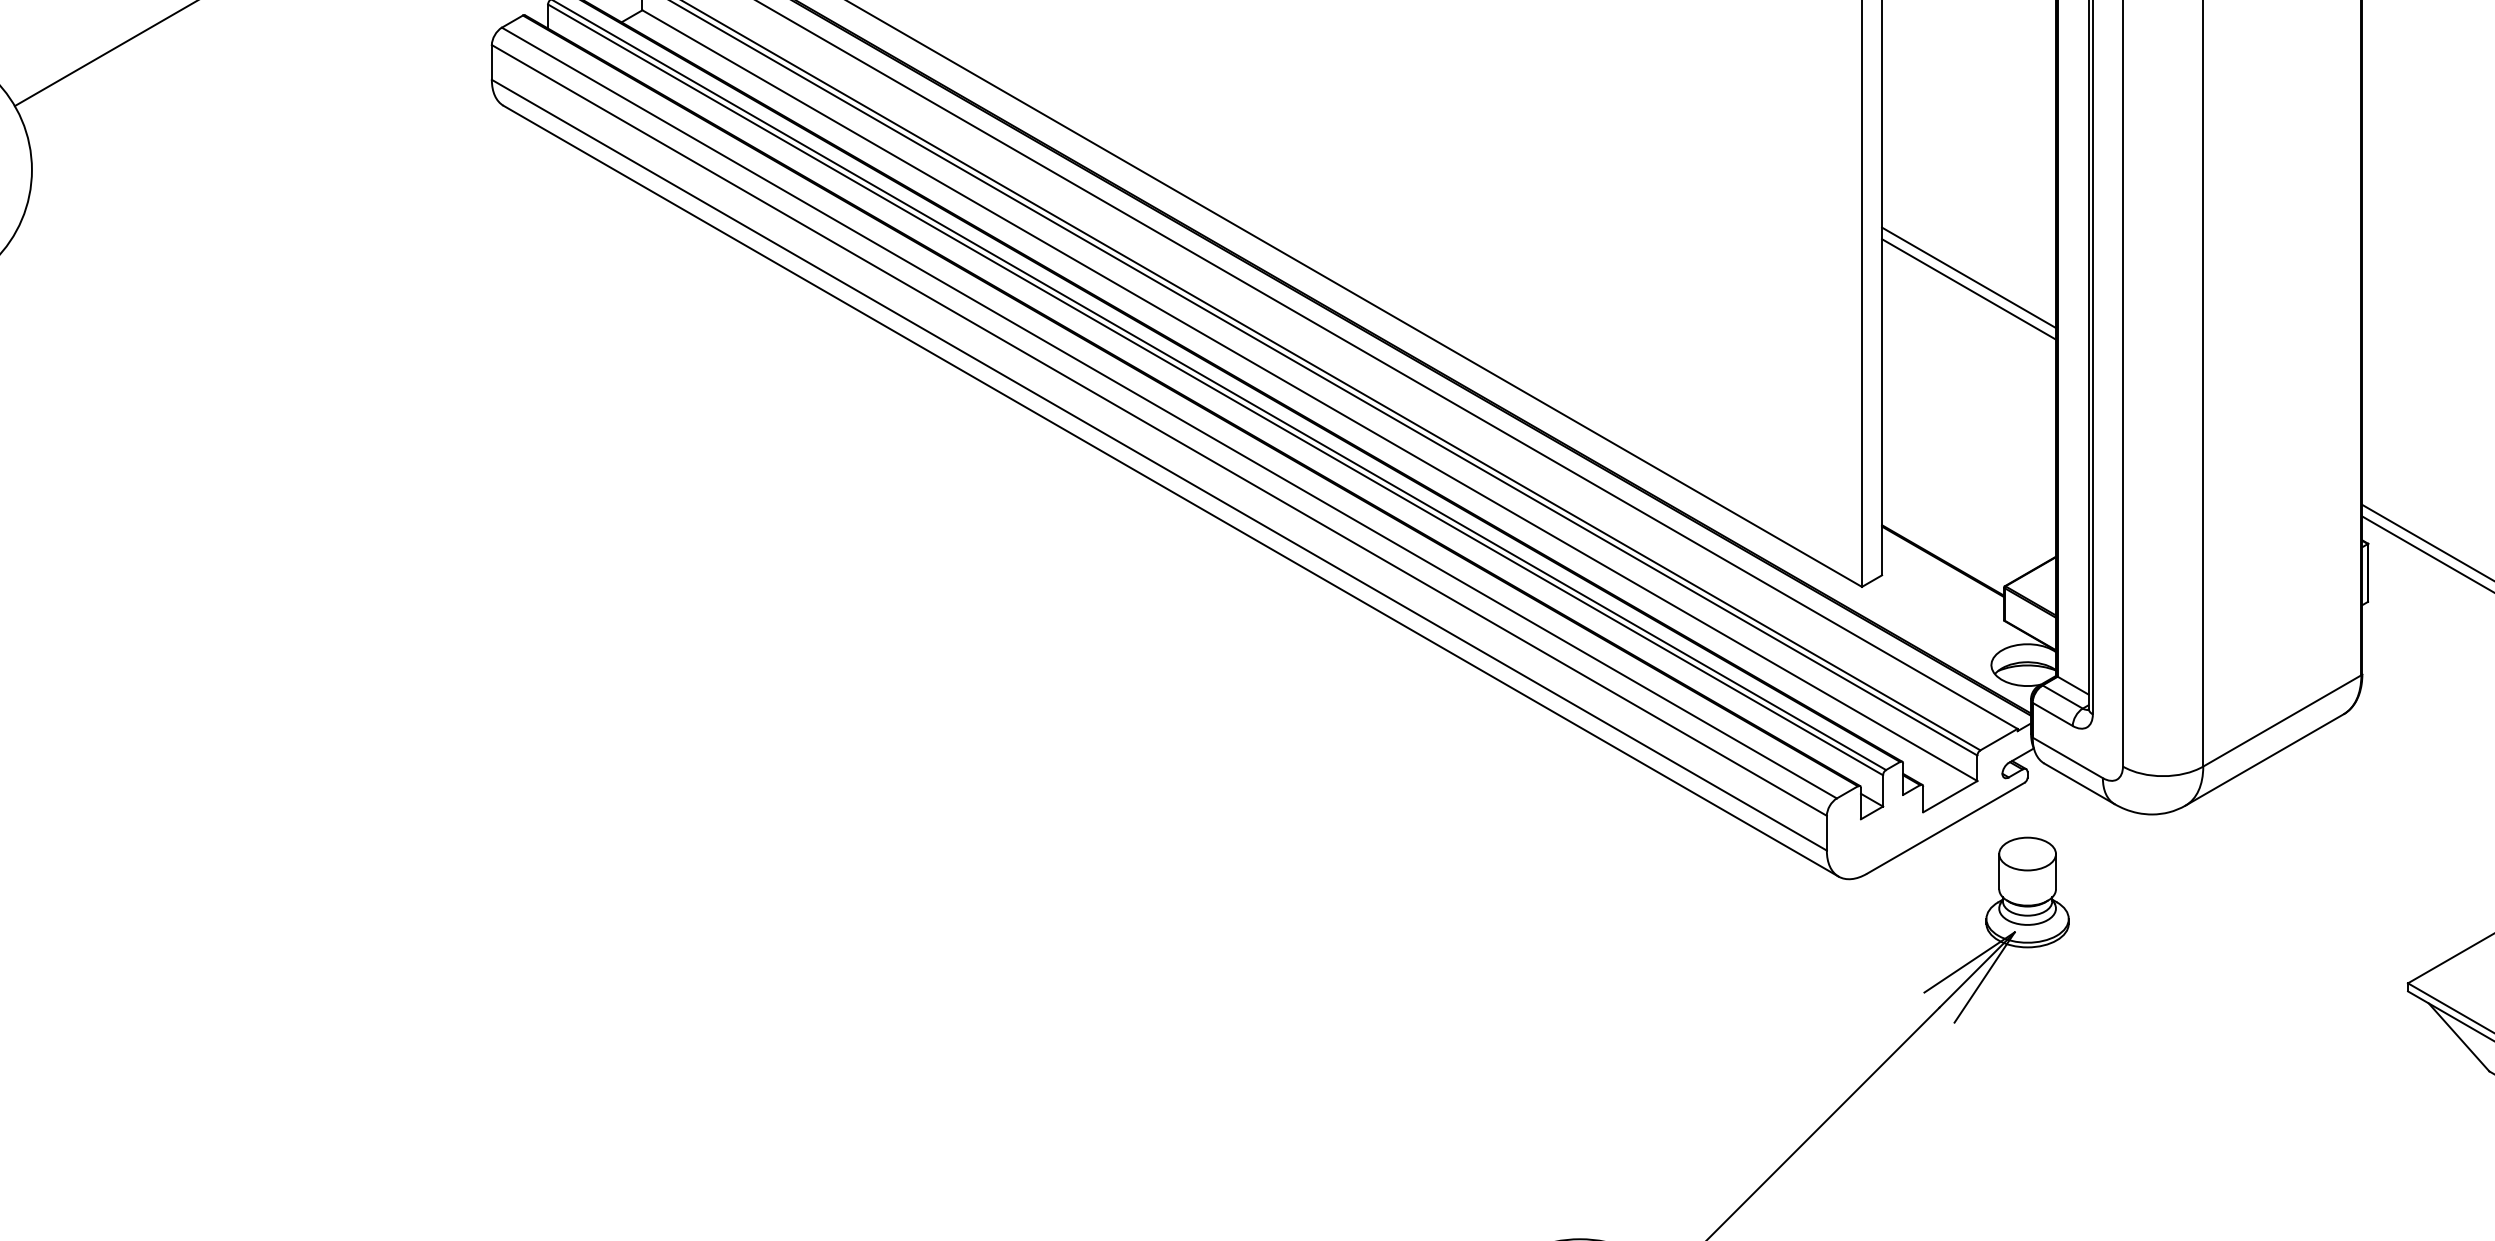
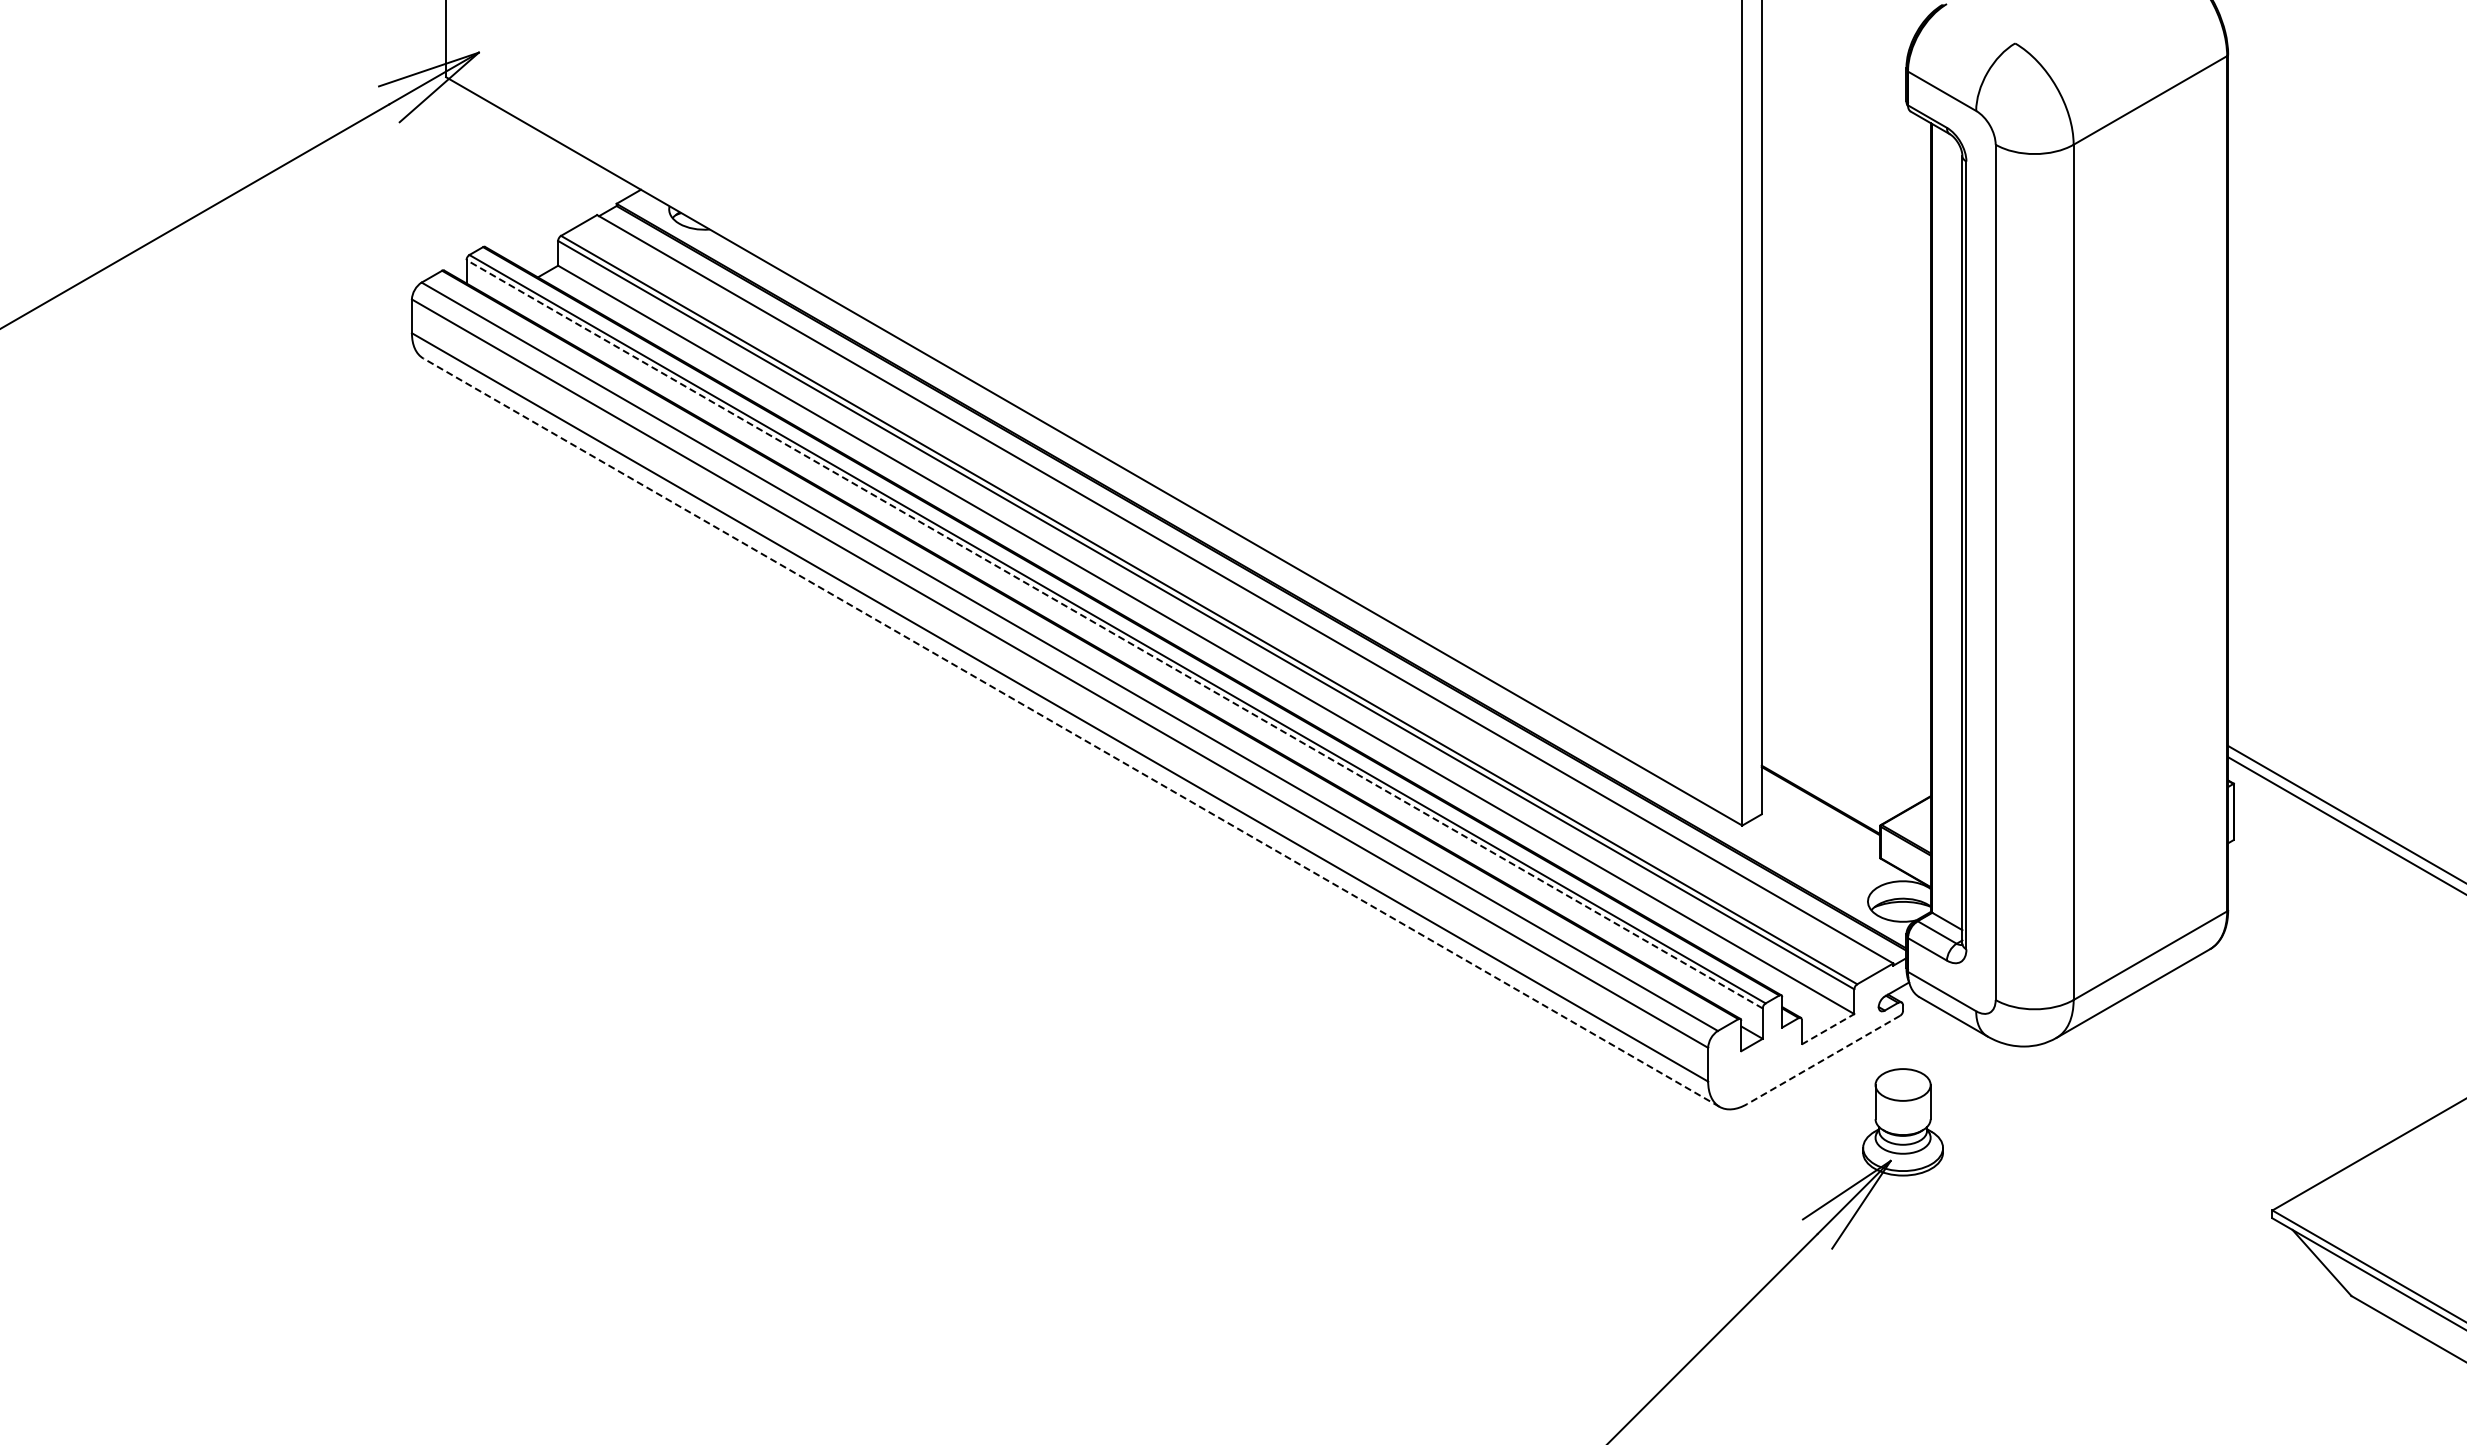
line: (1968, 277) -> (1845, 525), removed
line: (1968, 289) -> (1845, 536), removed
line: (1215, 390) -> (1114, 634), solid -> dashed
line: (1171, 491) -> (1071, 732), solid -> dashed
line: (1950, 796) -> (1828, 1029), solid -> dashed
line: (1945, 828) -> (1823, 1060), solid -> dashed

